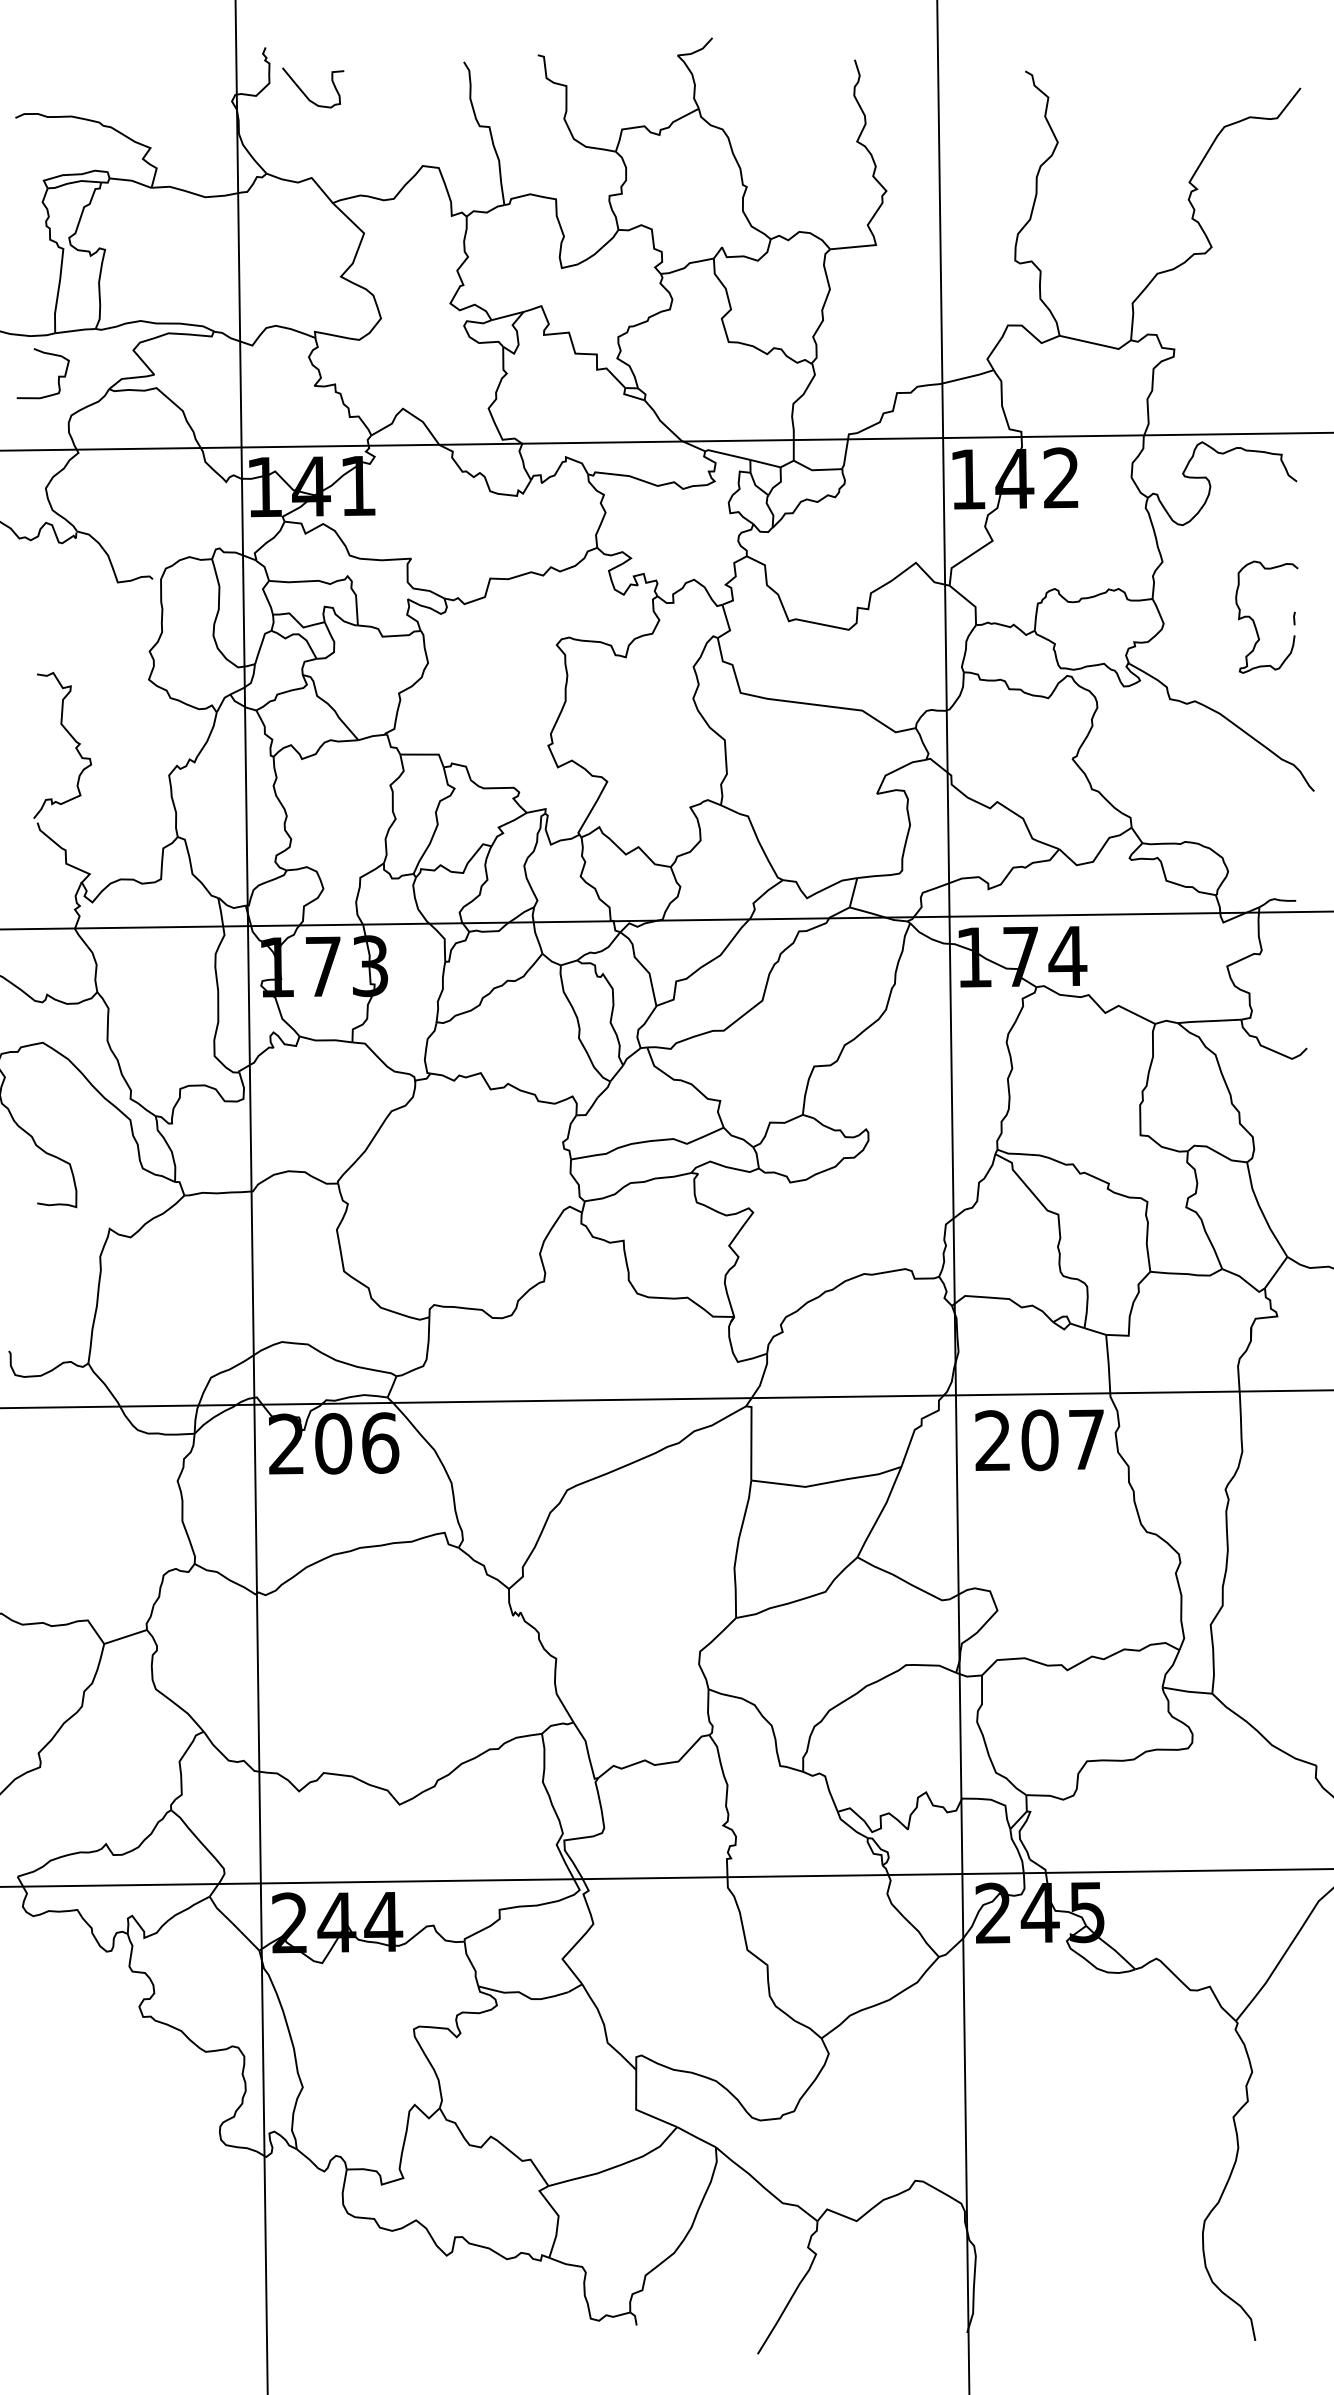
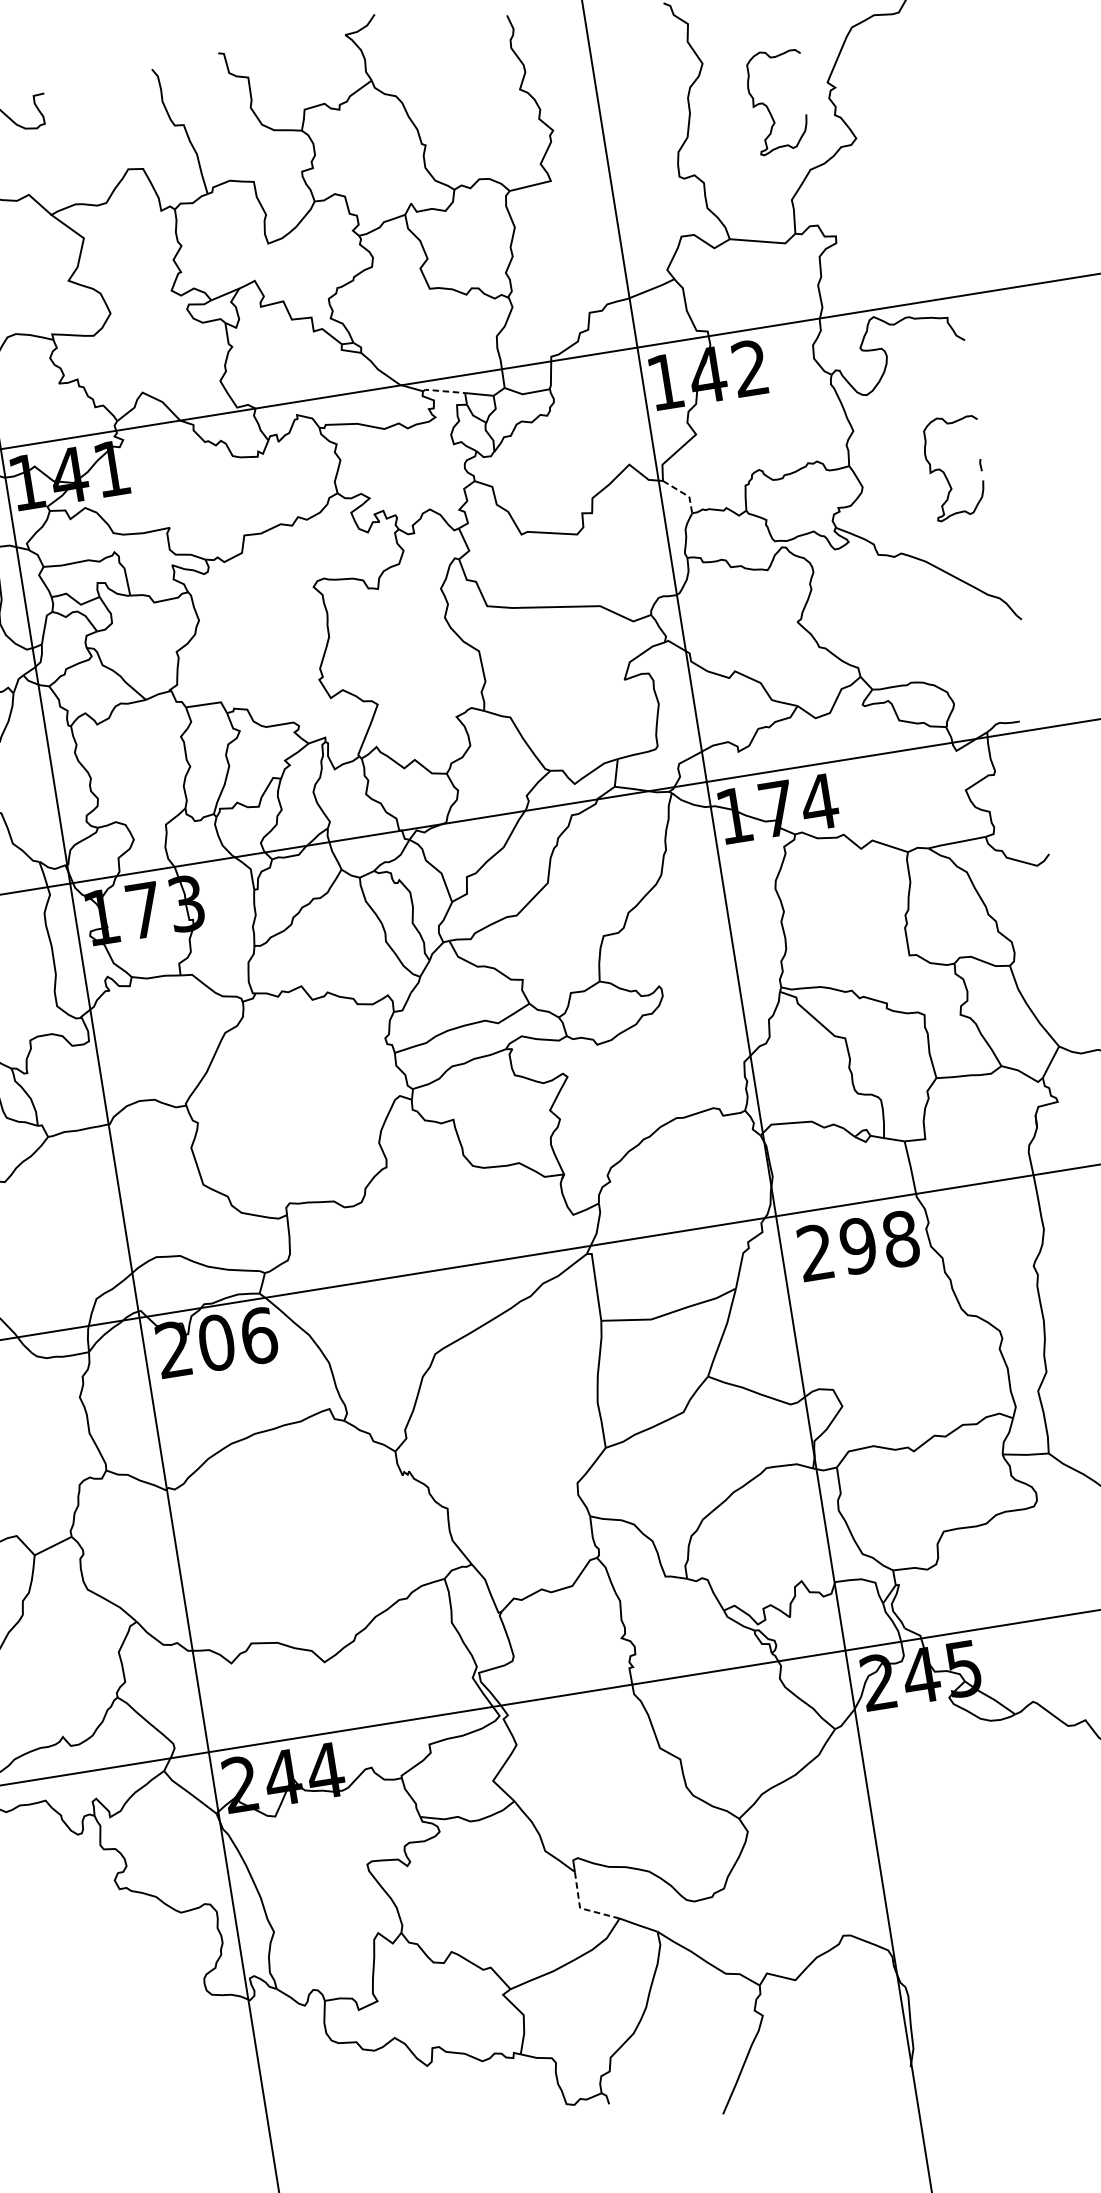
curve: (1121, 198) -> (767, 106), added
line: (727, 454) -> (443, 391), solid -> dashed
line: (970, 602) -> (684, 493), solid -> dashed
text: (1063, 1439) -> (879, 1242), 207 -> 298
line: (637, 2110) -> (581, 1908), solid -> dashed

